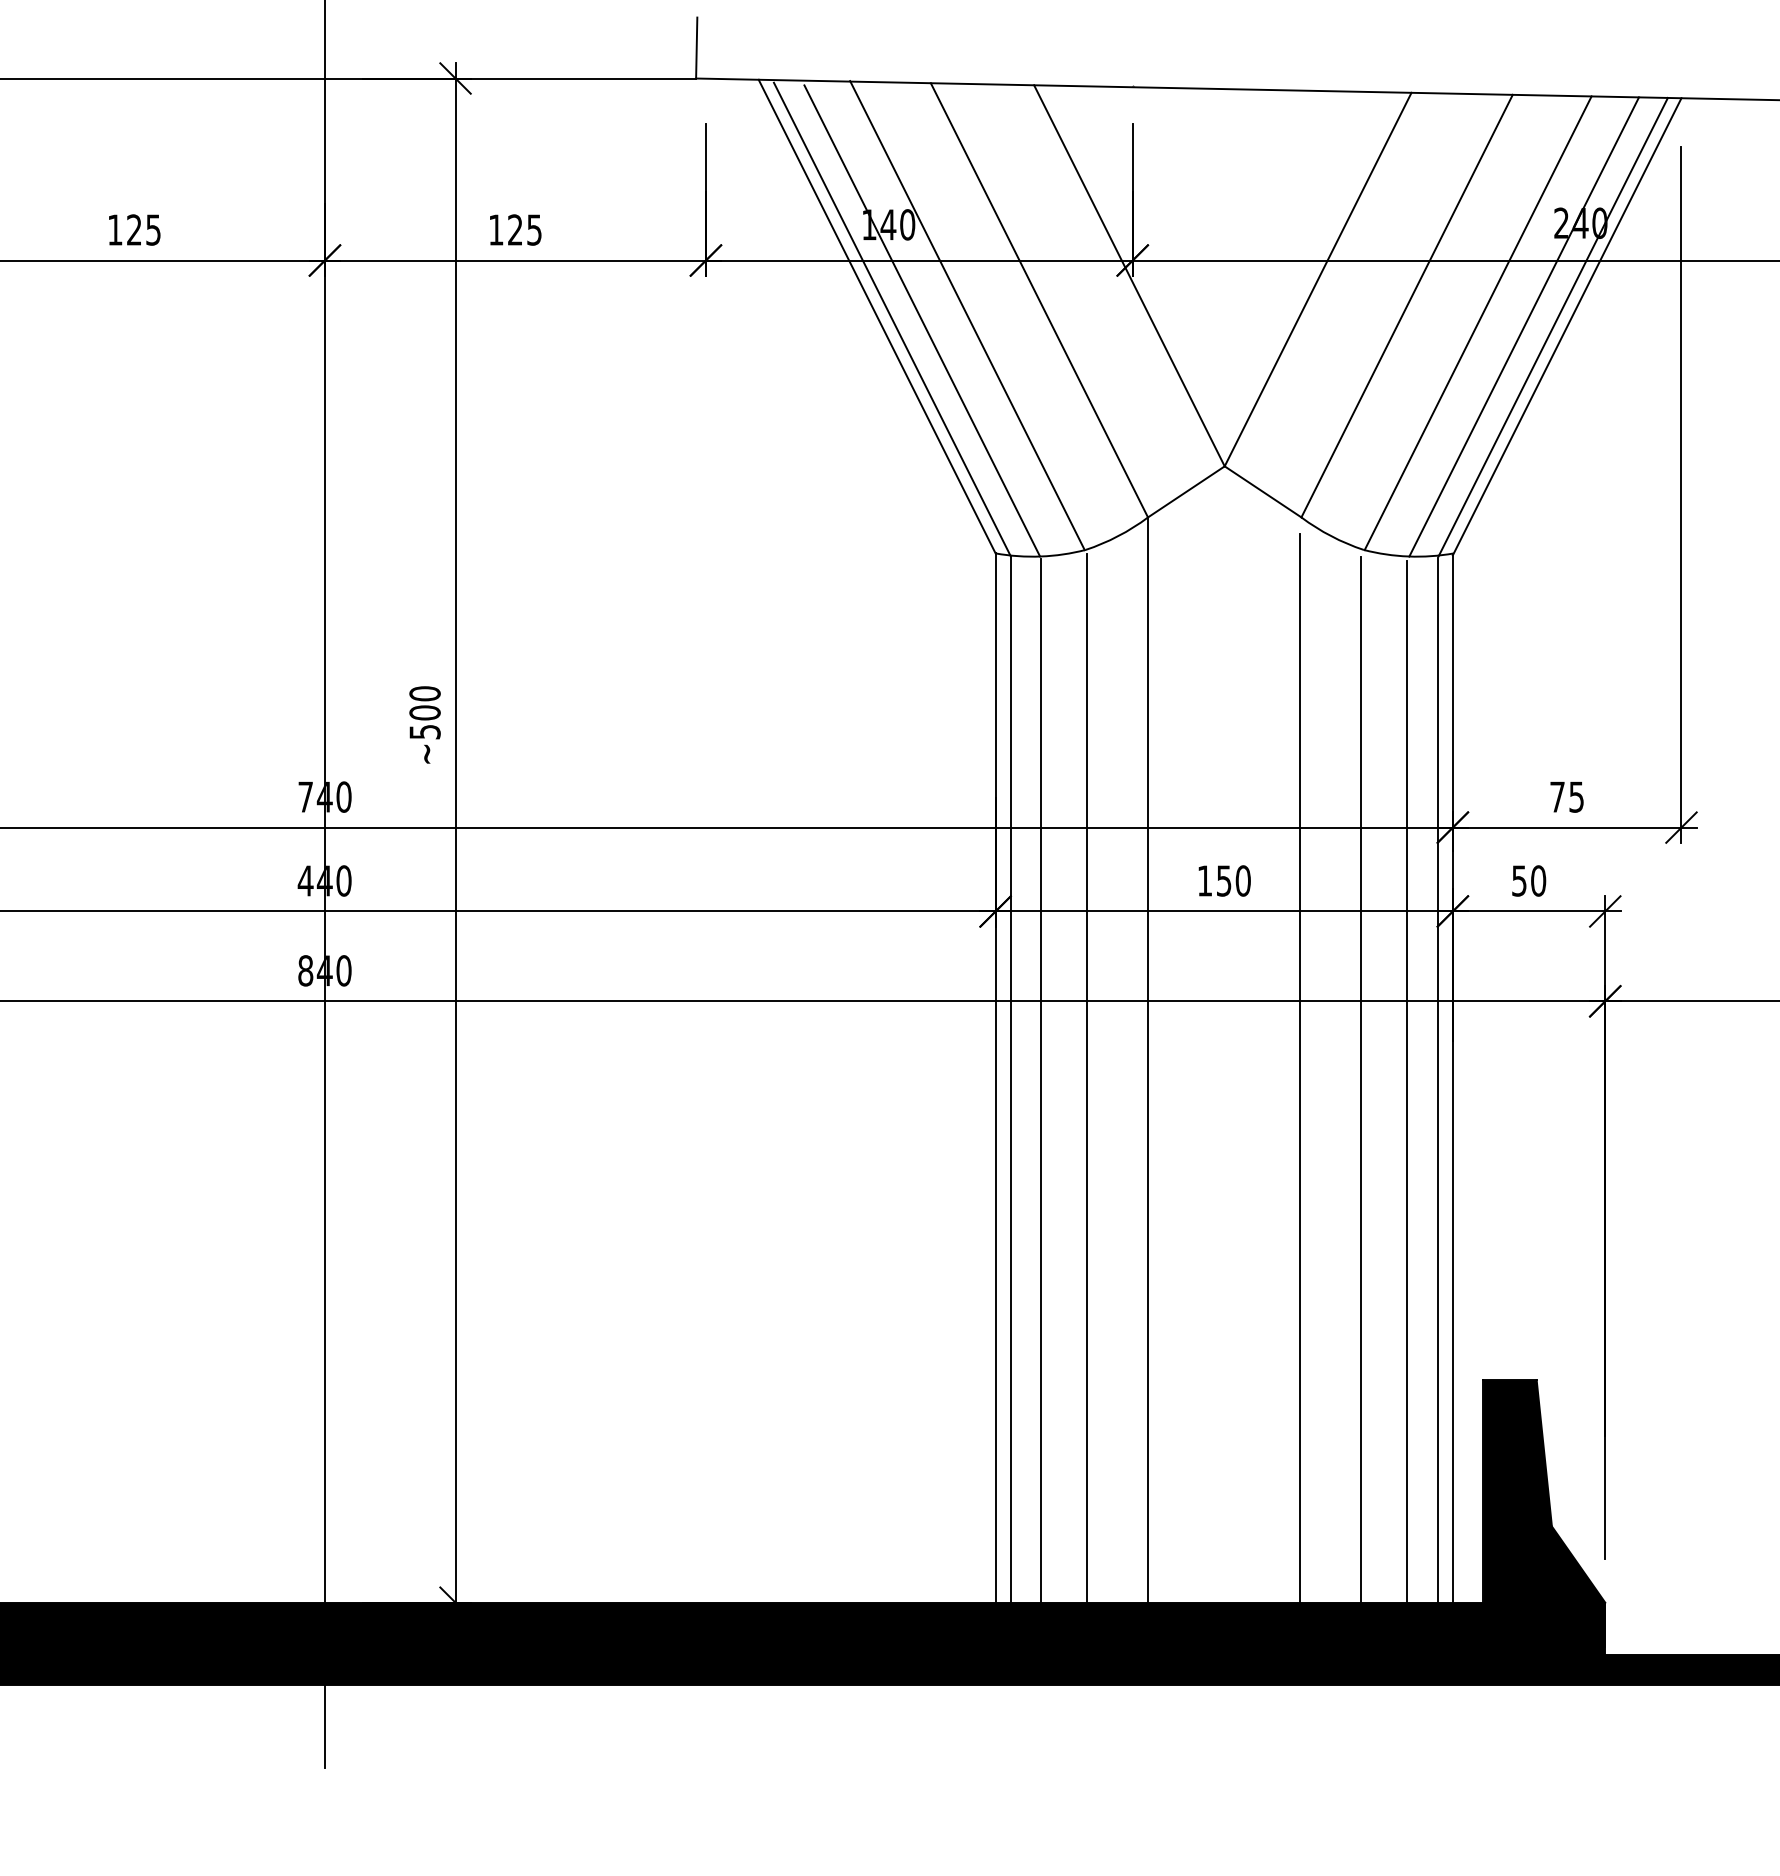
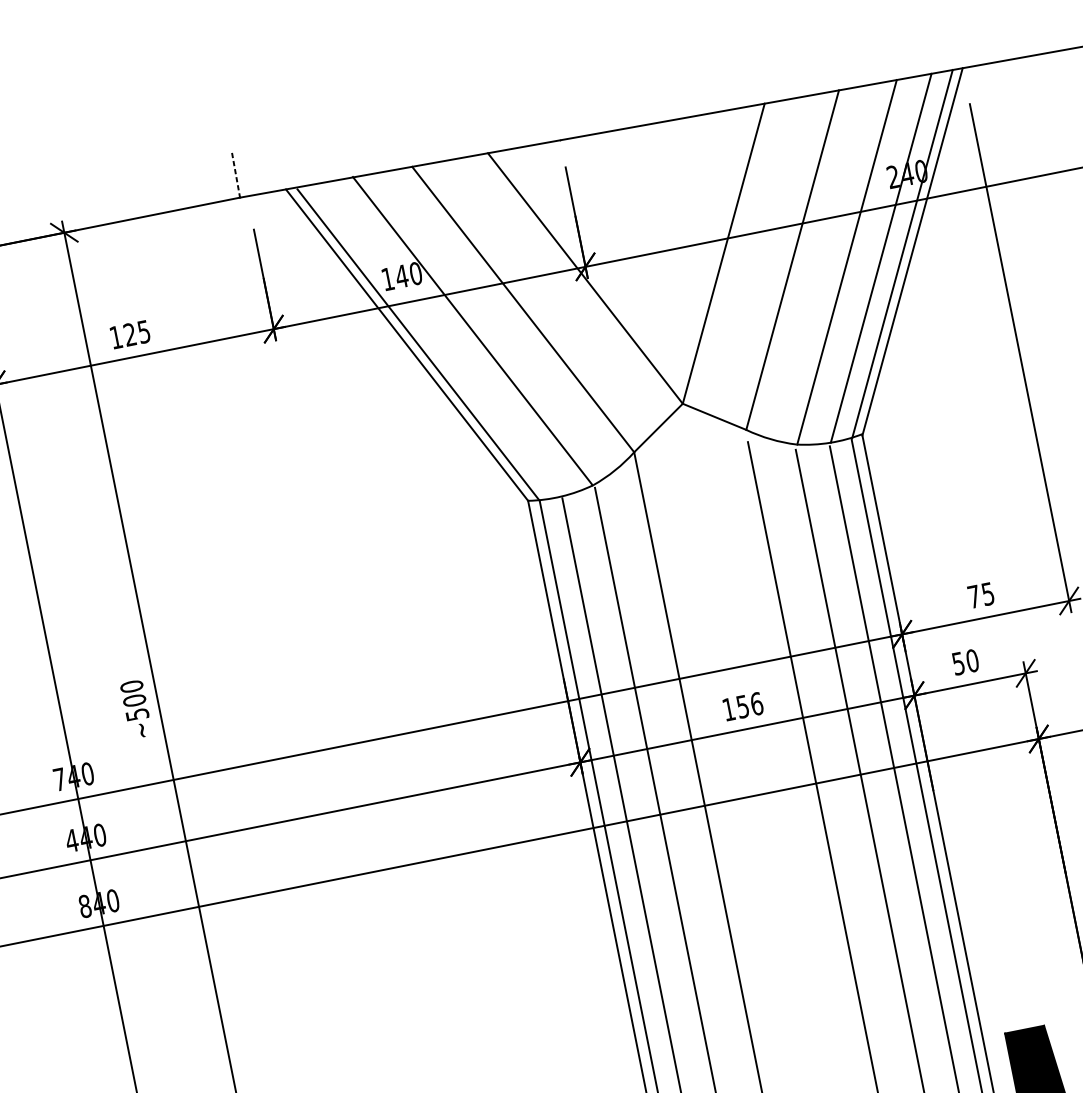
line: (696, 48) -> (235, 175), solid -> dashed
line: (922, 320) -> (440, 341), removed
text: (1242, 880) -> (756, 703), 150 -> 156

